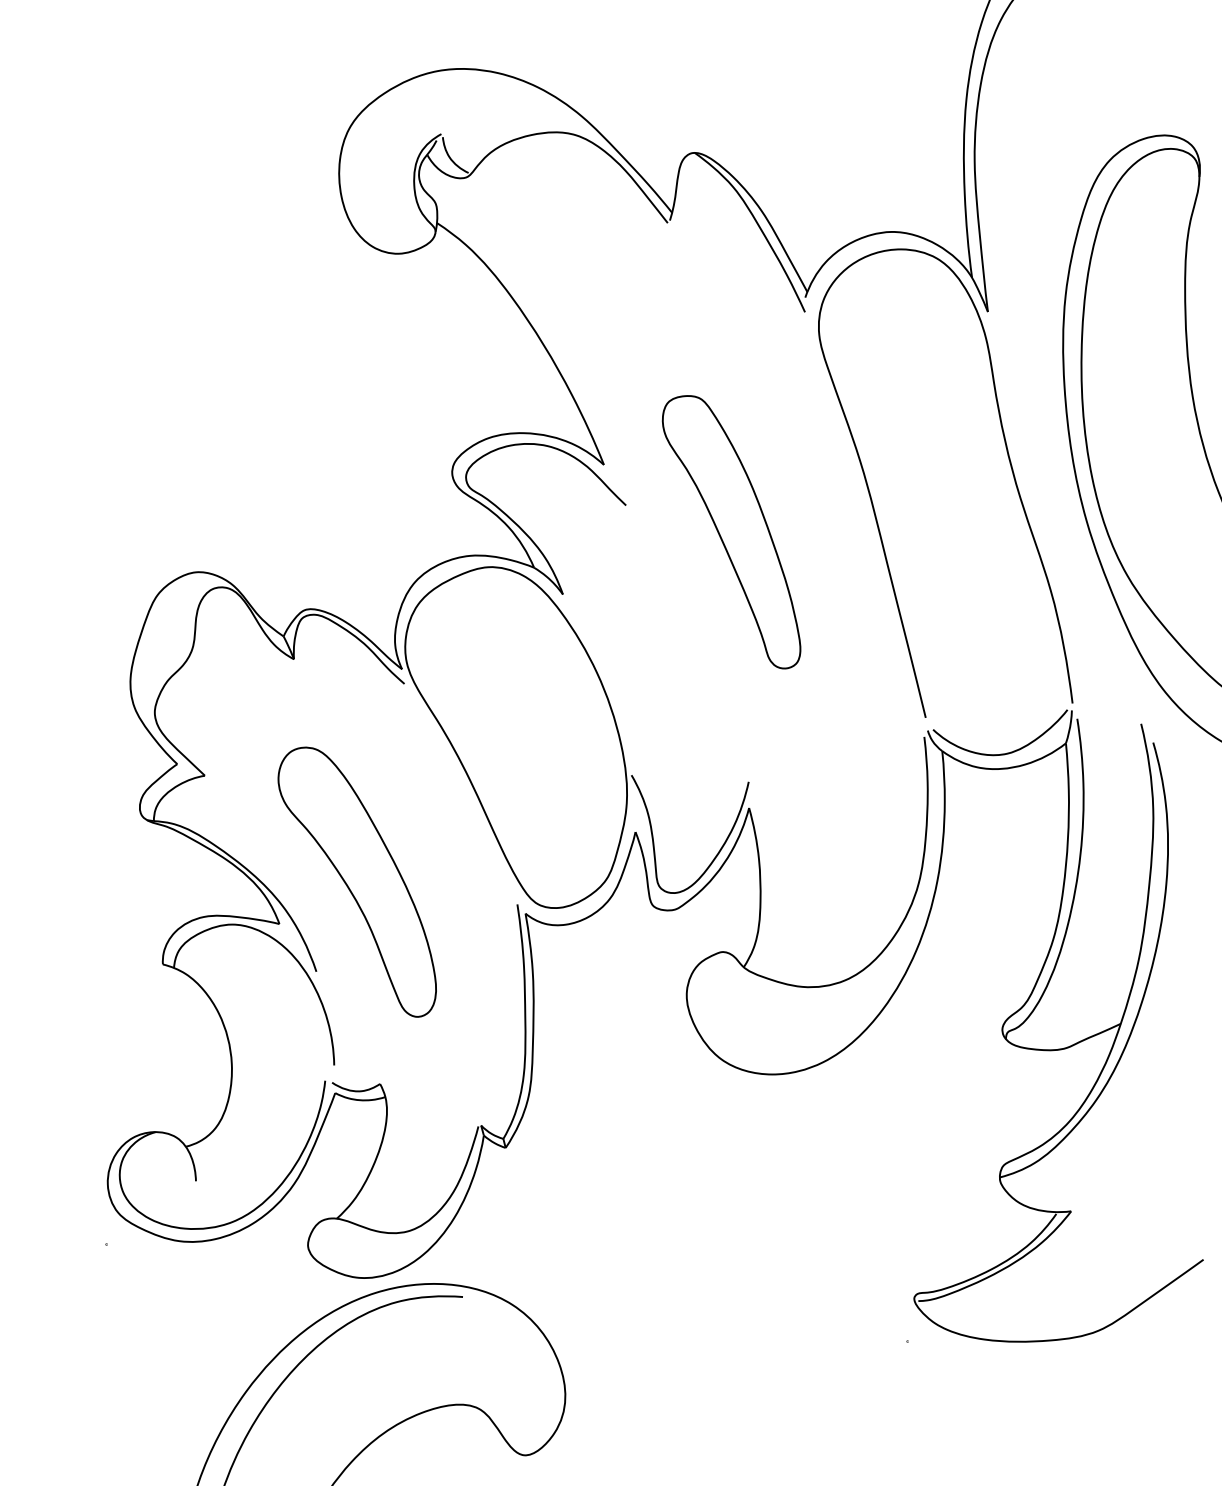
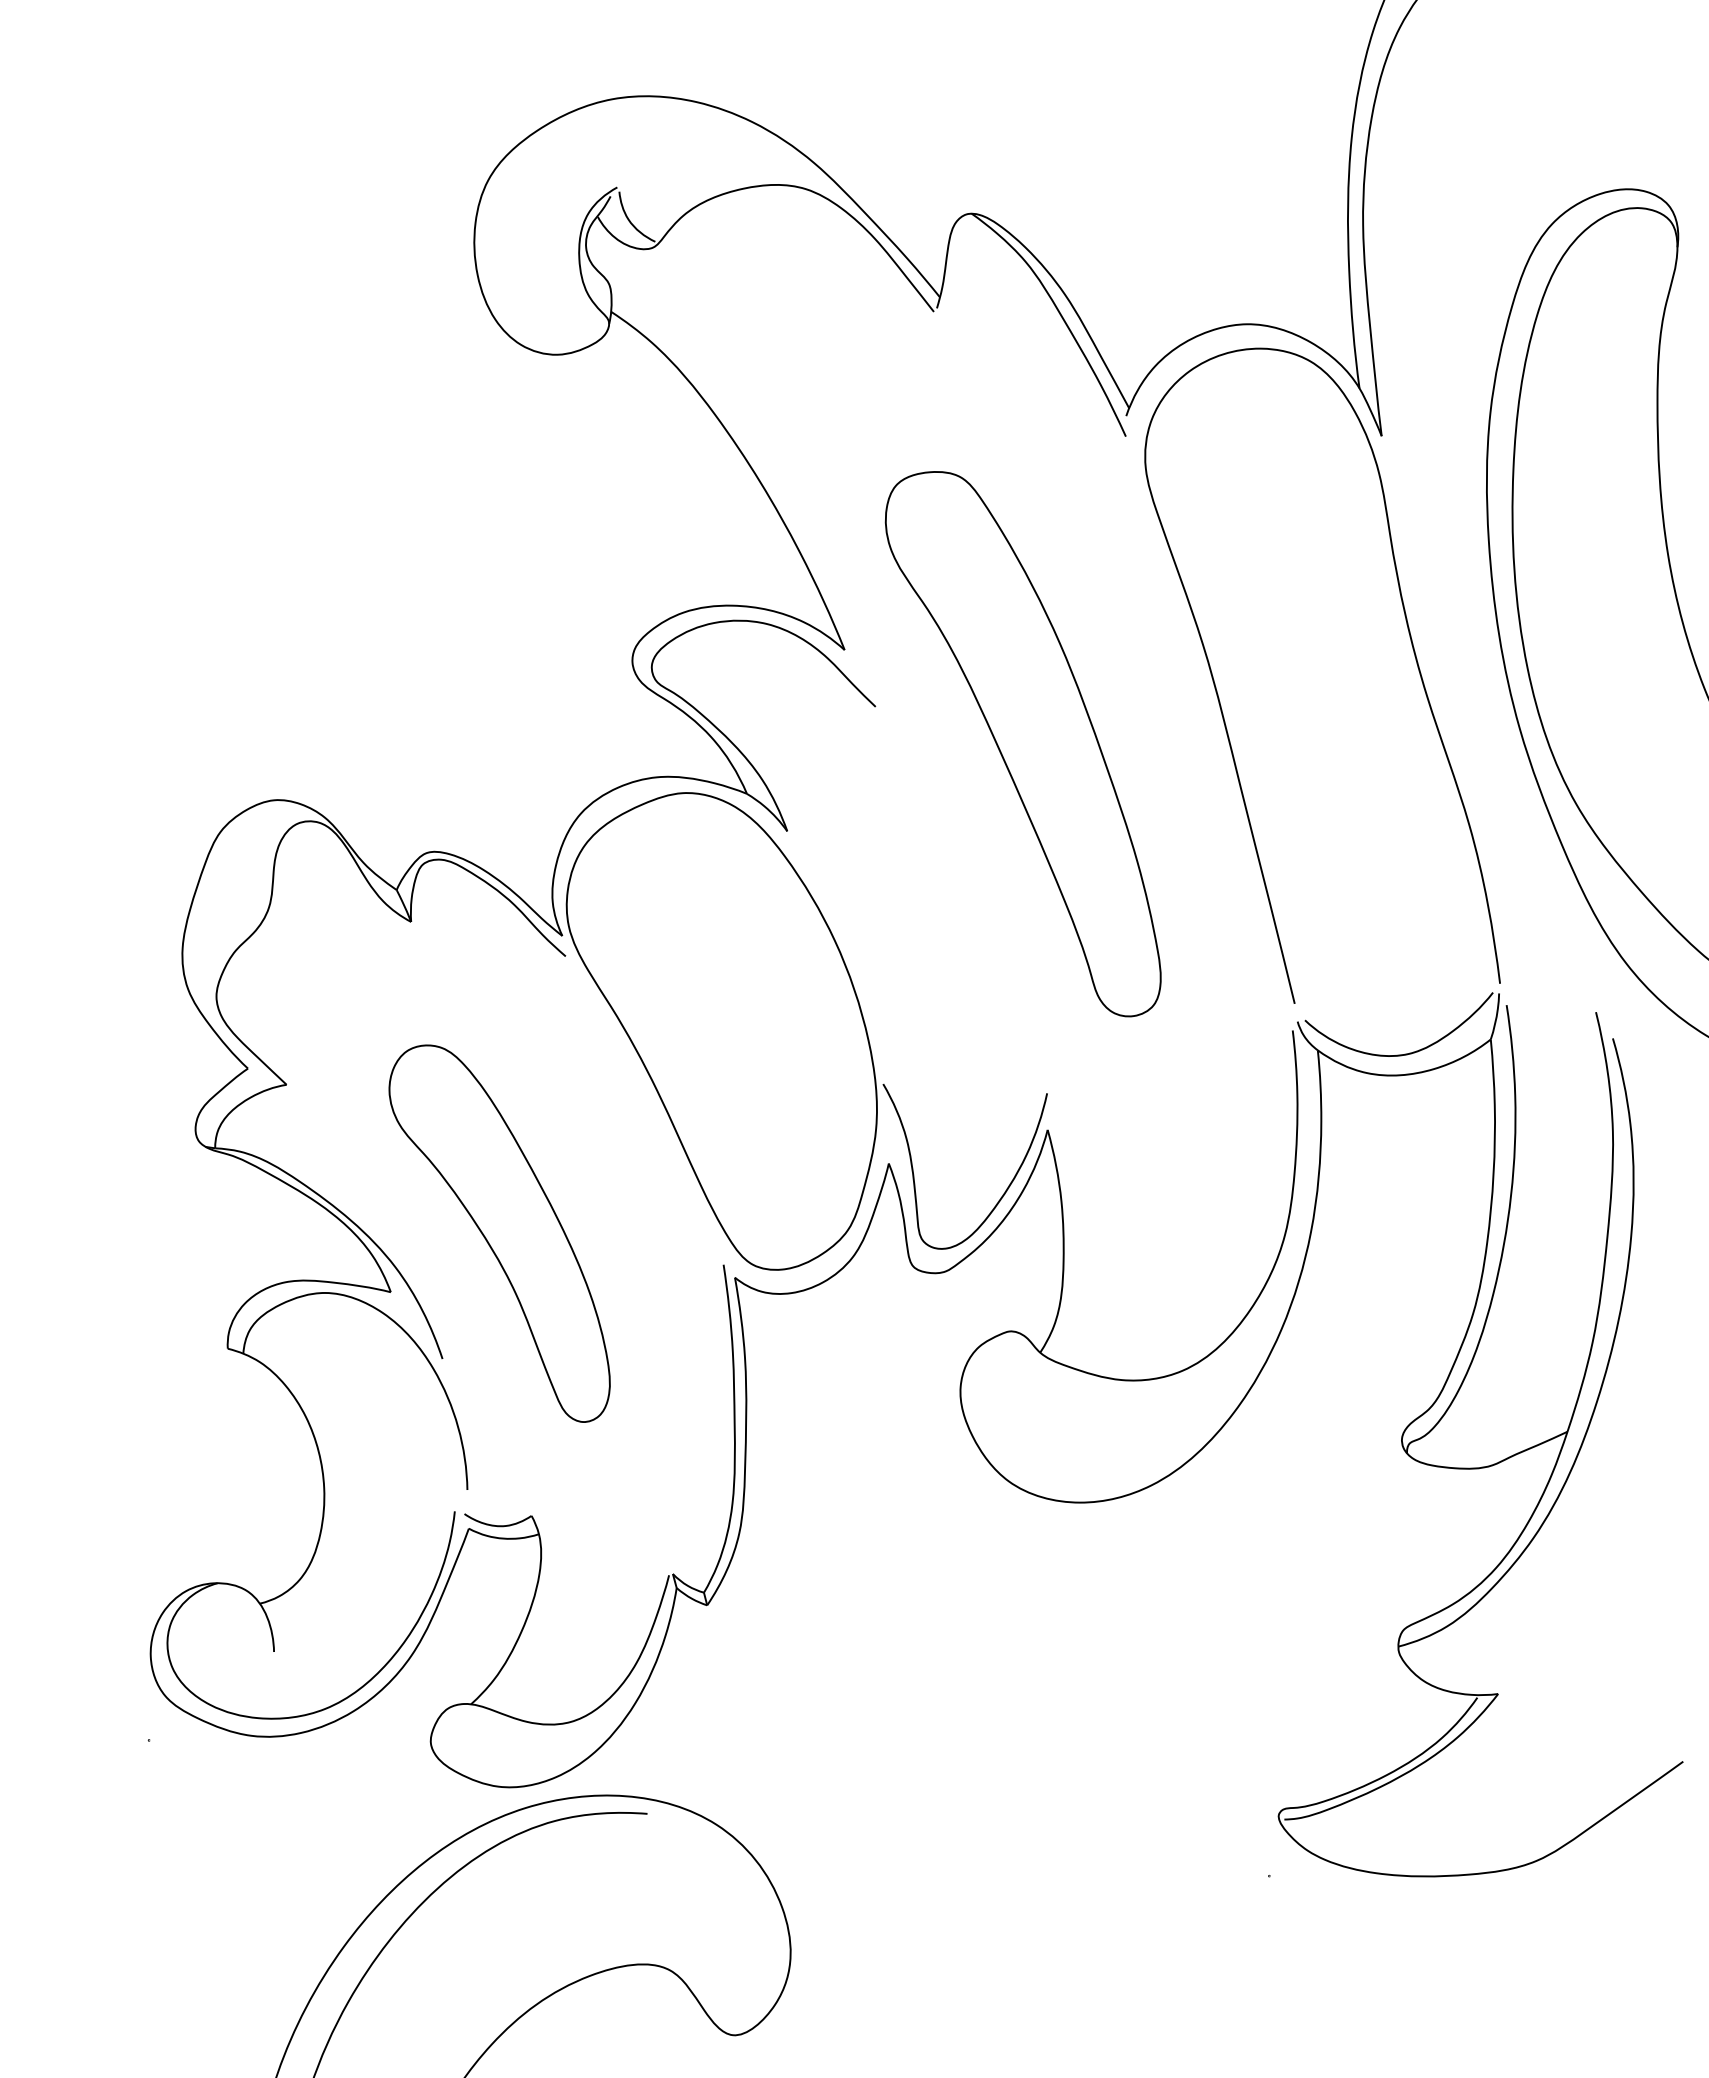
part: (731, 532) -> (1022, 744), size x1.43

